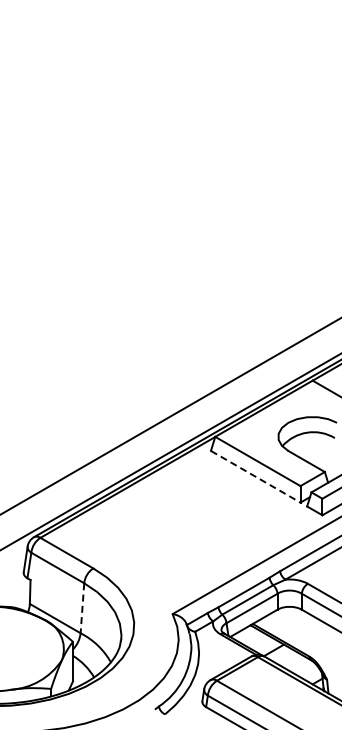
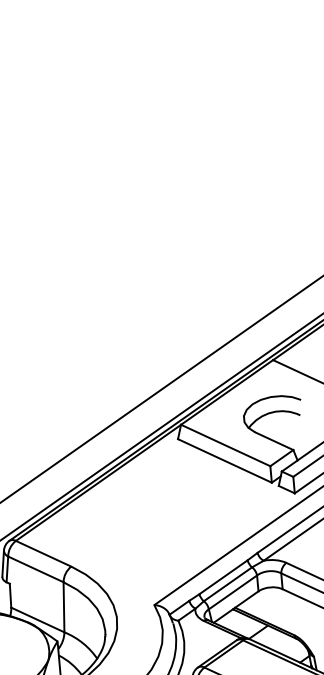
line: (255, 476) -> (224, 460), dashed -> solid
line: (82, 608) -> (64, 607), dashed -> solid

